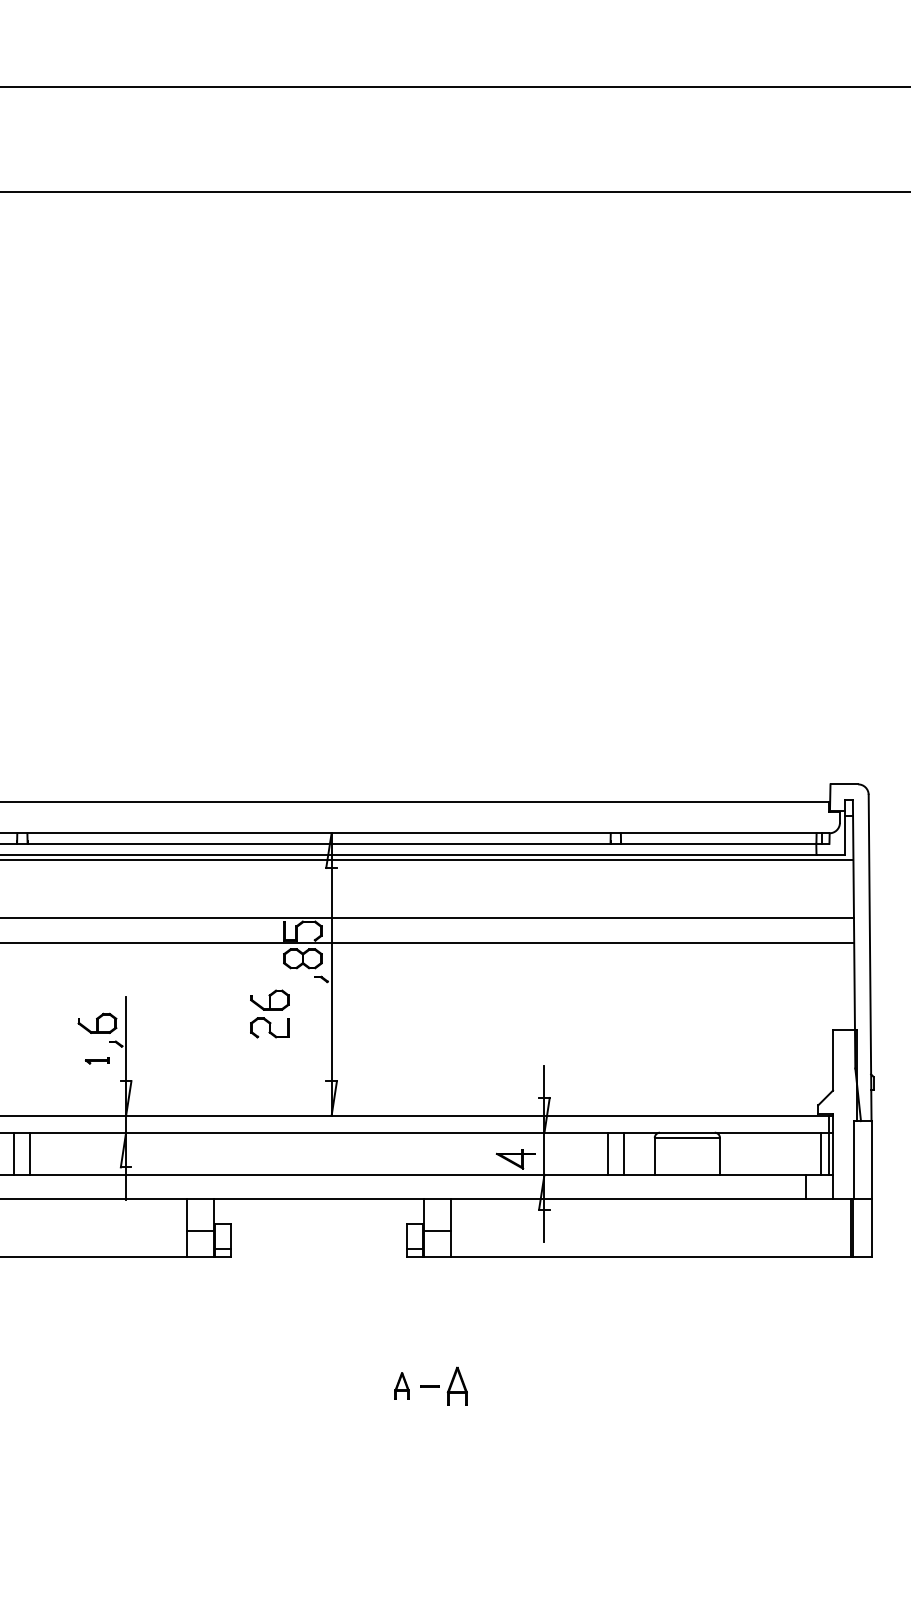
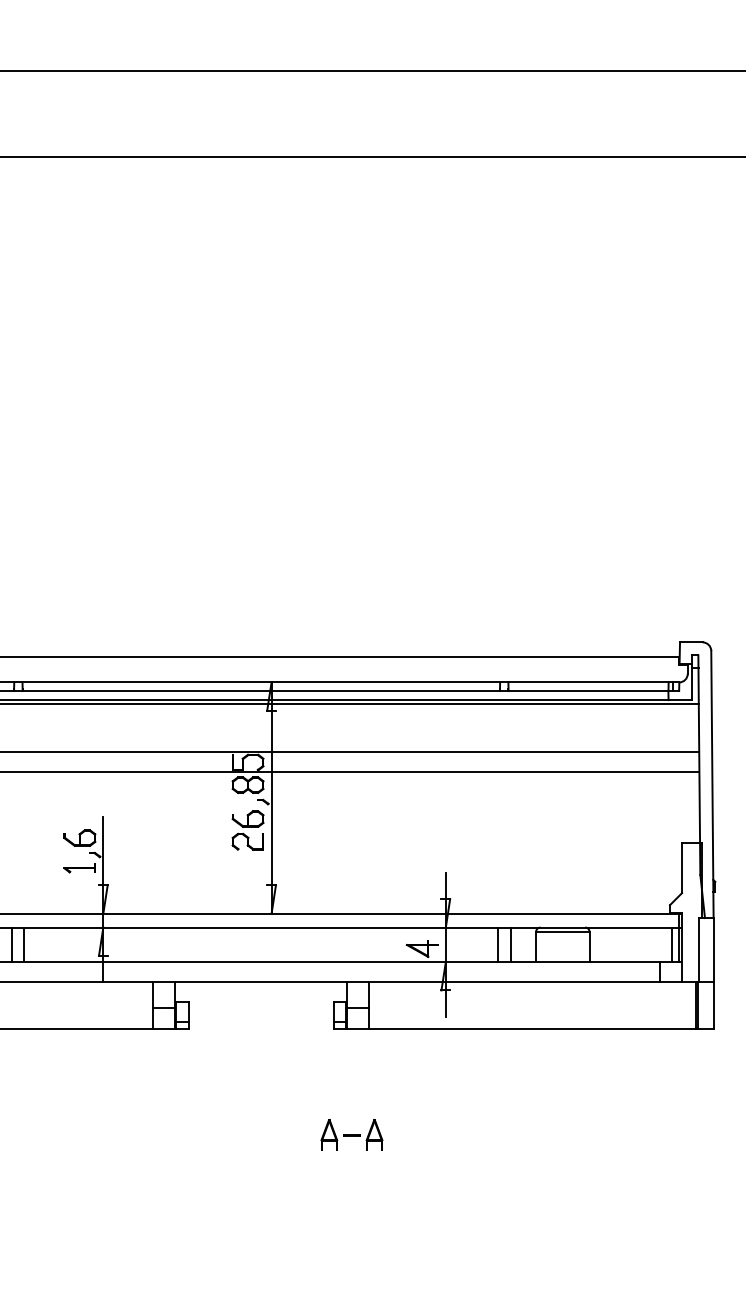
part: (269, 1013) -> (247, 829), moved
part: (96, 1060) -> (79, 868), size x1.67
part: (401, 1385) -> (328, 1134), size x1.43

